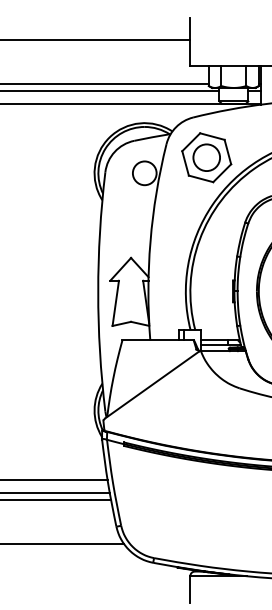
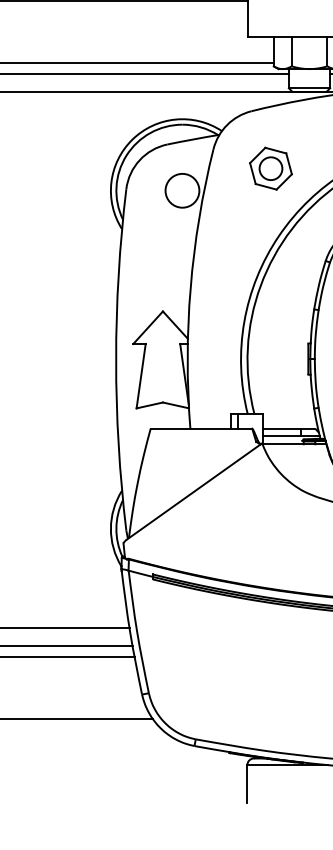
part: (206, 157) -> (270, 168), size x0.6

